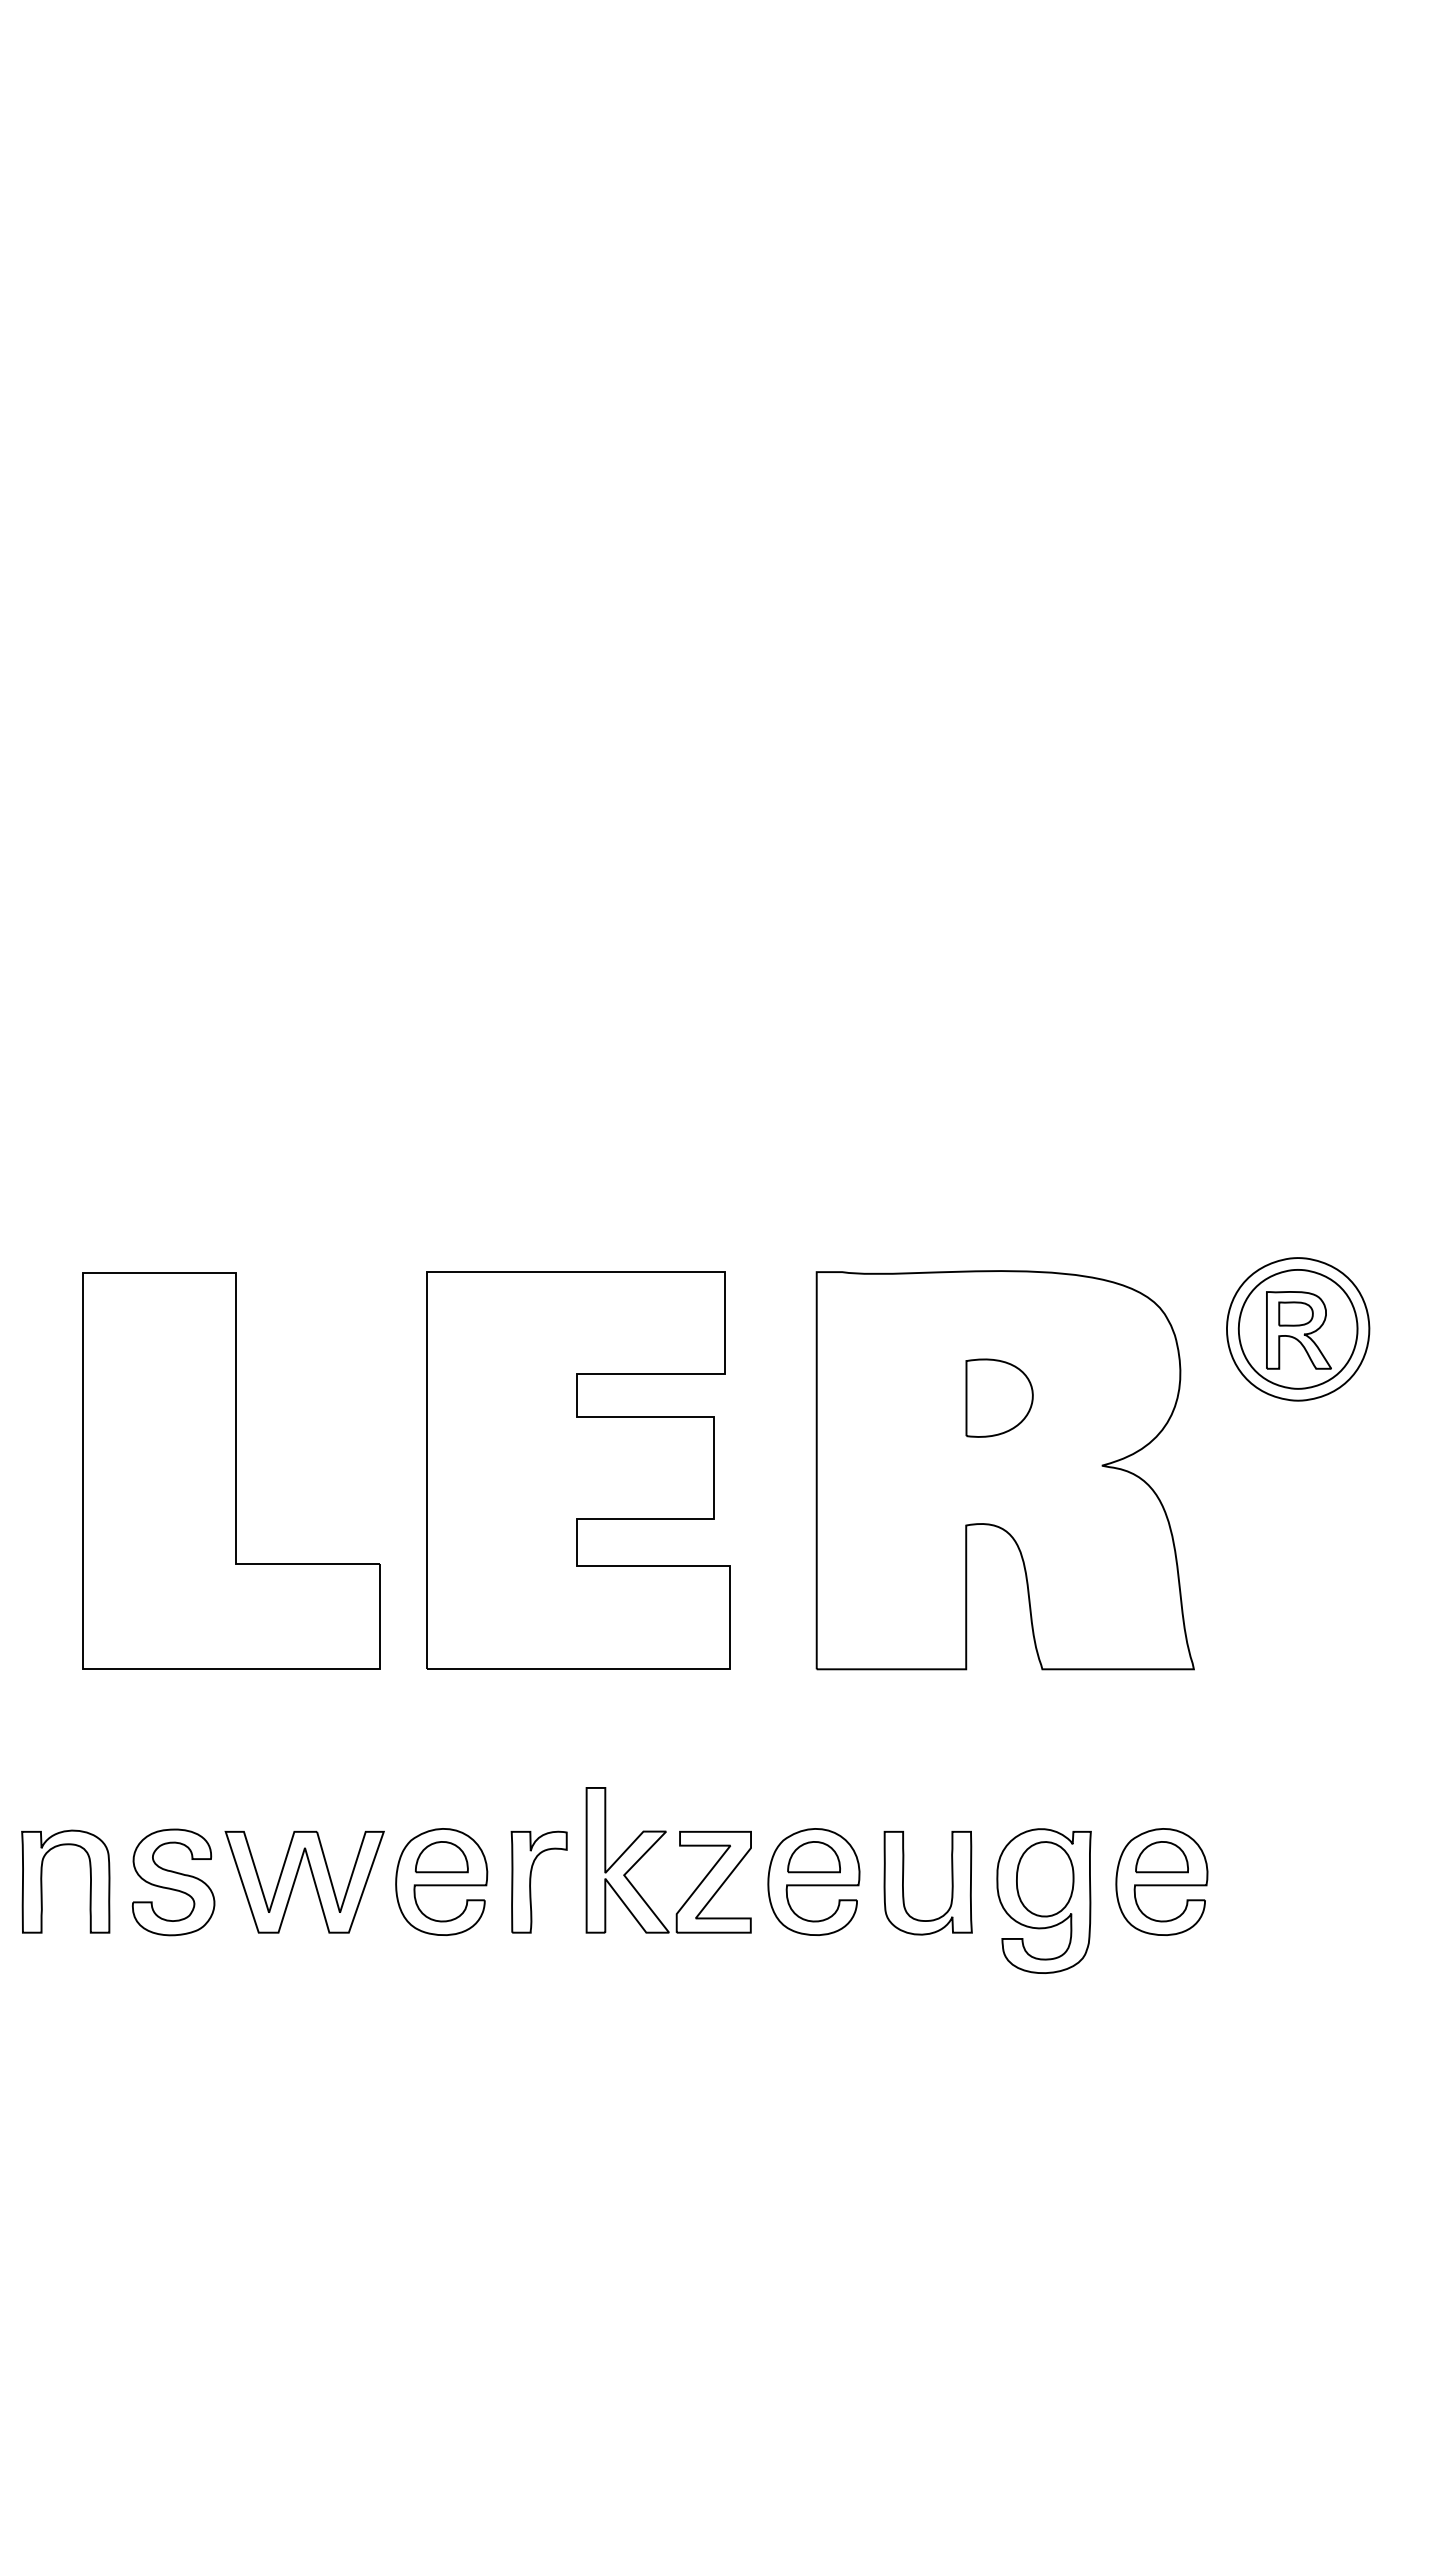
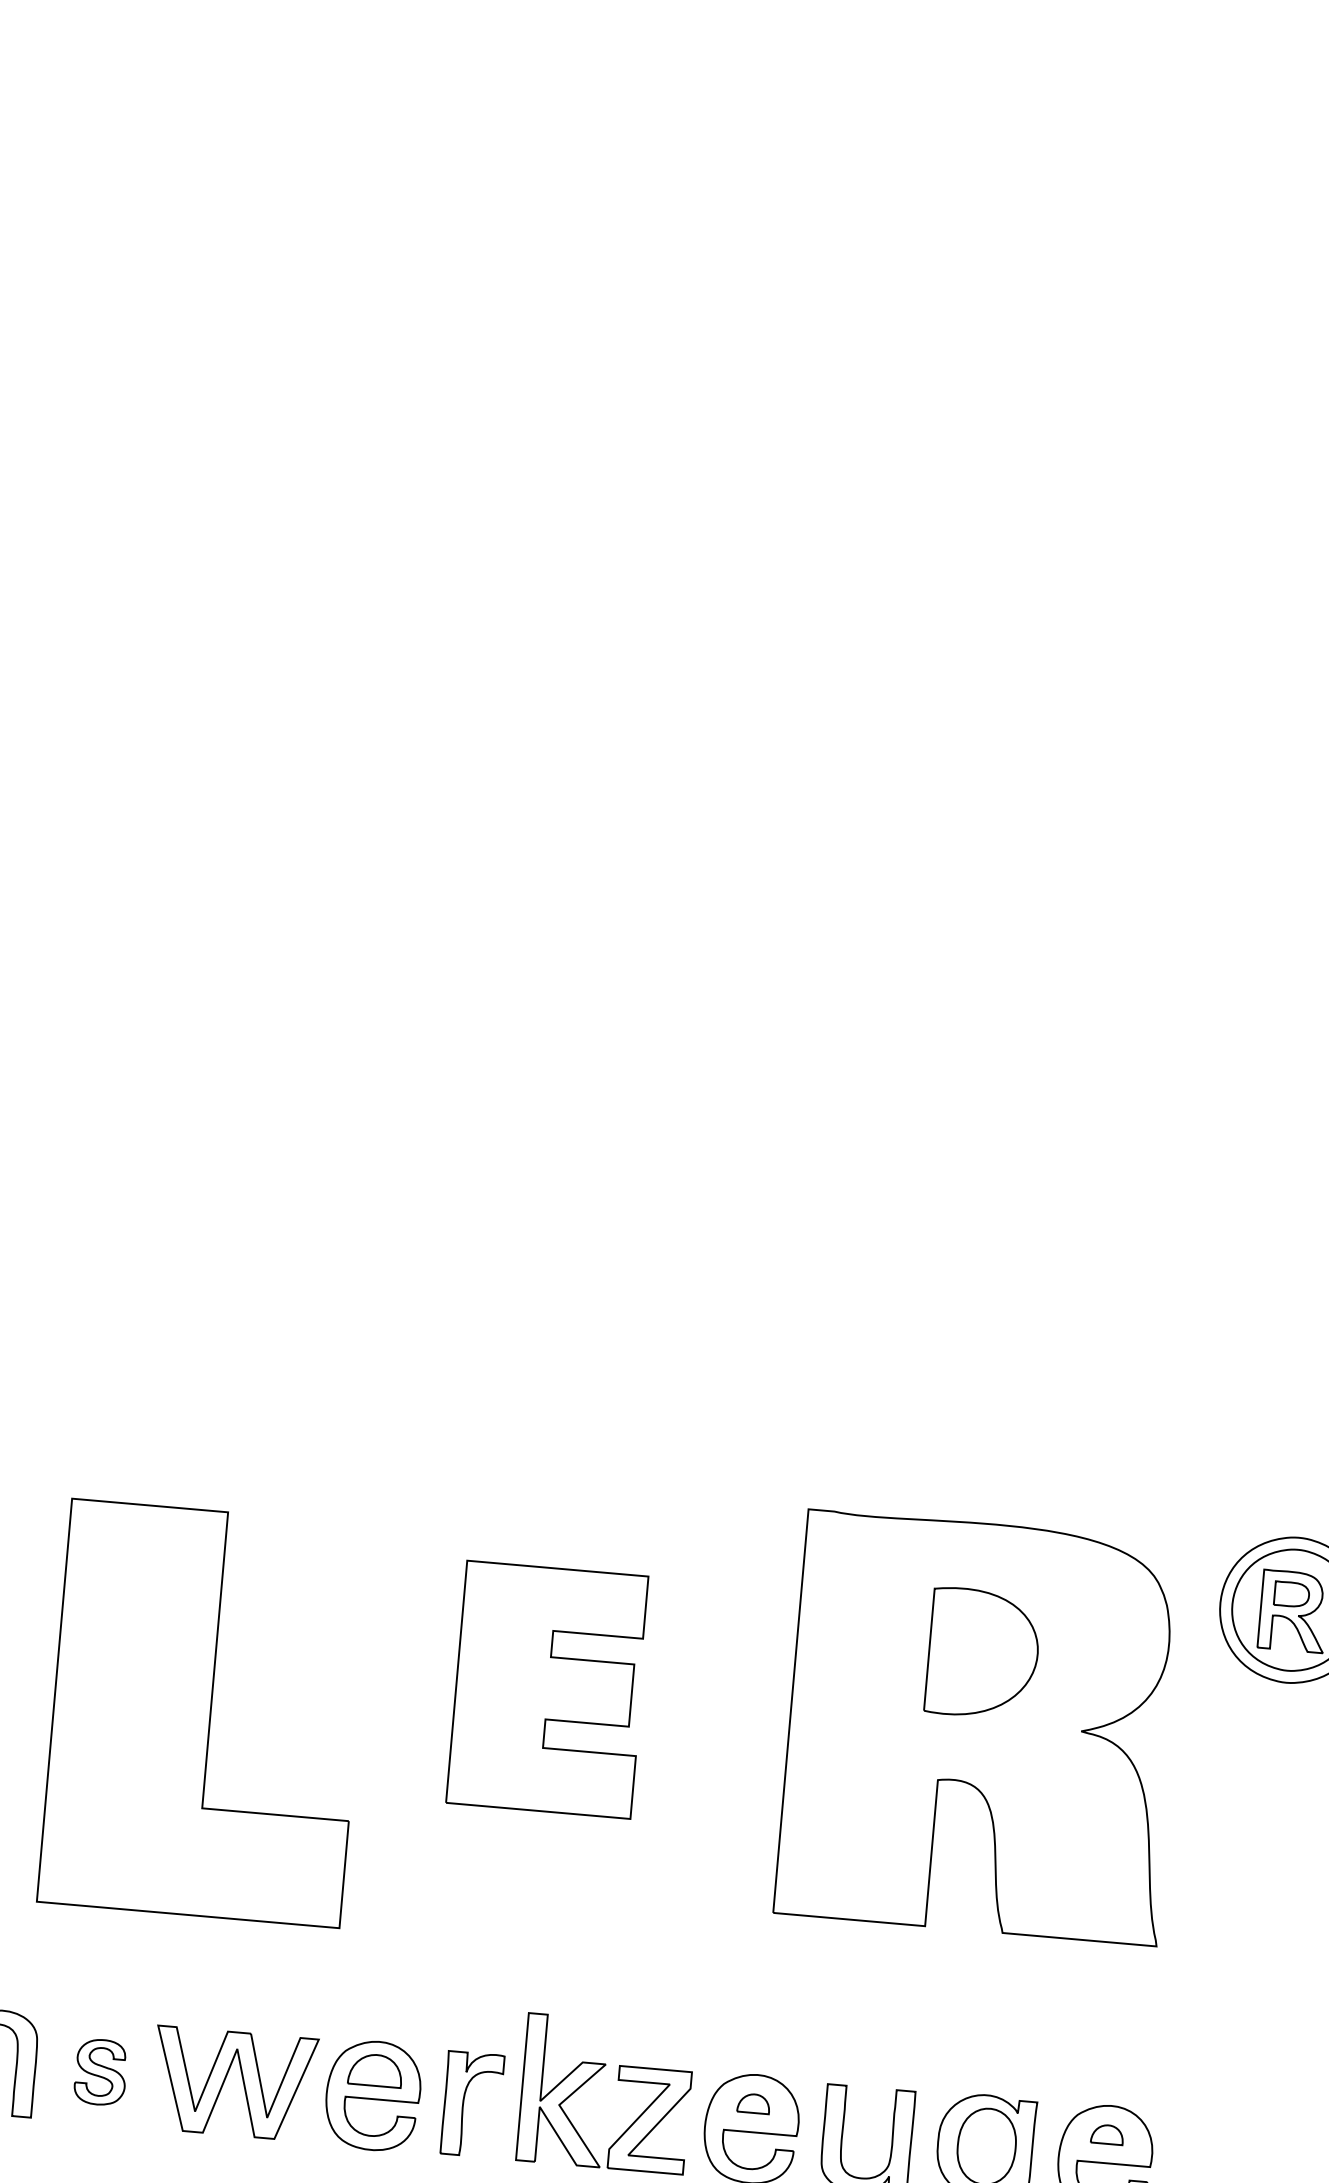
part: (999, 1397) -> (983, 1652), size x1.6
part: (231, 1470) -> (205, 1712), moved
part: (578, 1470) -> (548, 1689), size x0.6
part: (813, 1857) -> (753, 2103), size x0.6
part: (1161, 1857) -> (1106, 2134), size x0.6
part: (173, 1882) -> (100, 2072), size x0.6

